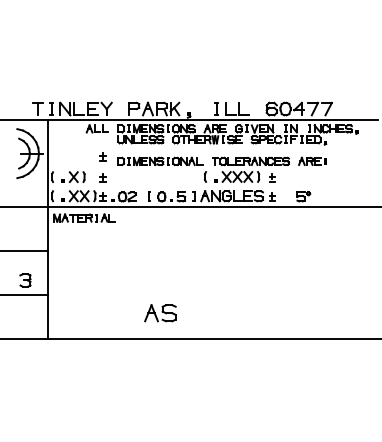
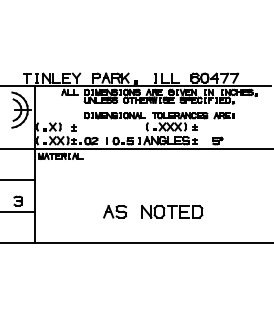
part: (102, 156) -> (73, 112), removed
part: (239, 295) -> (171, 211), added
part: (160, 313) -> (115, 211), moved

